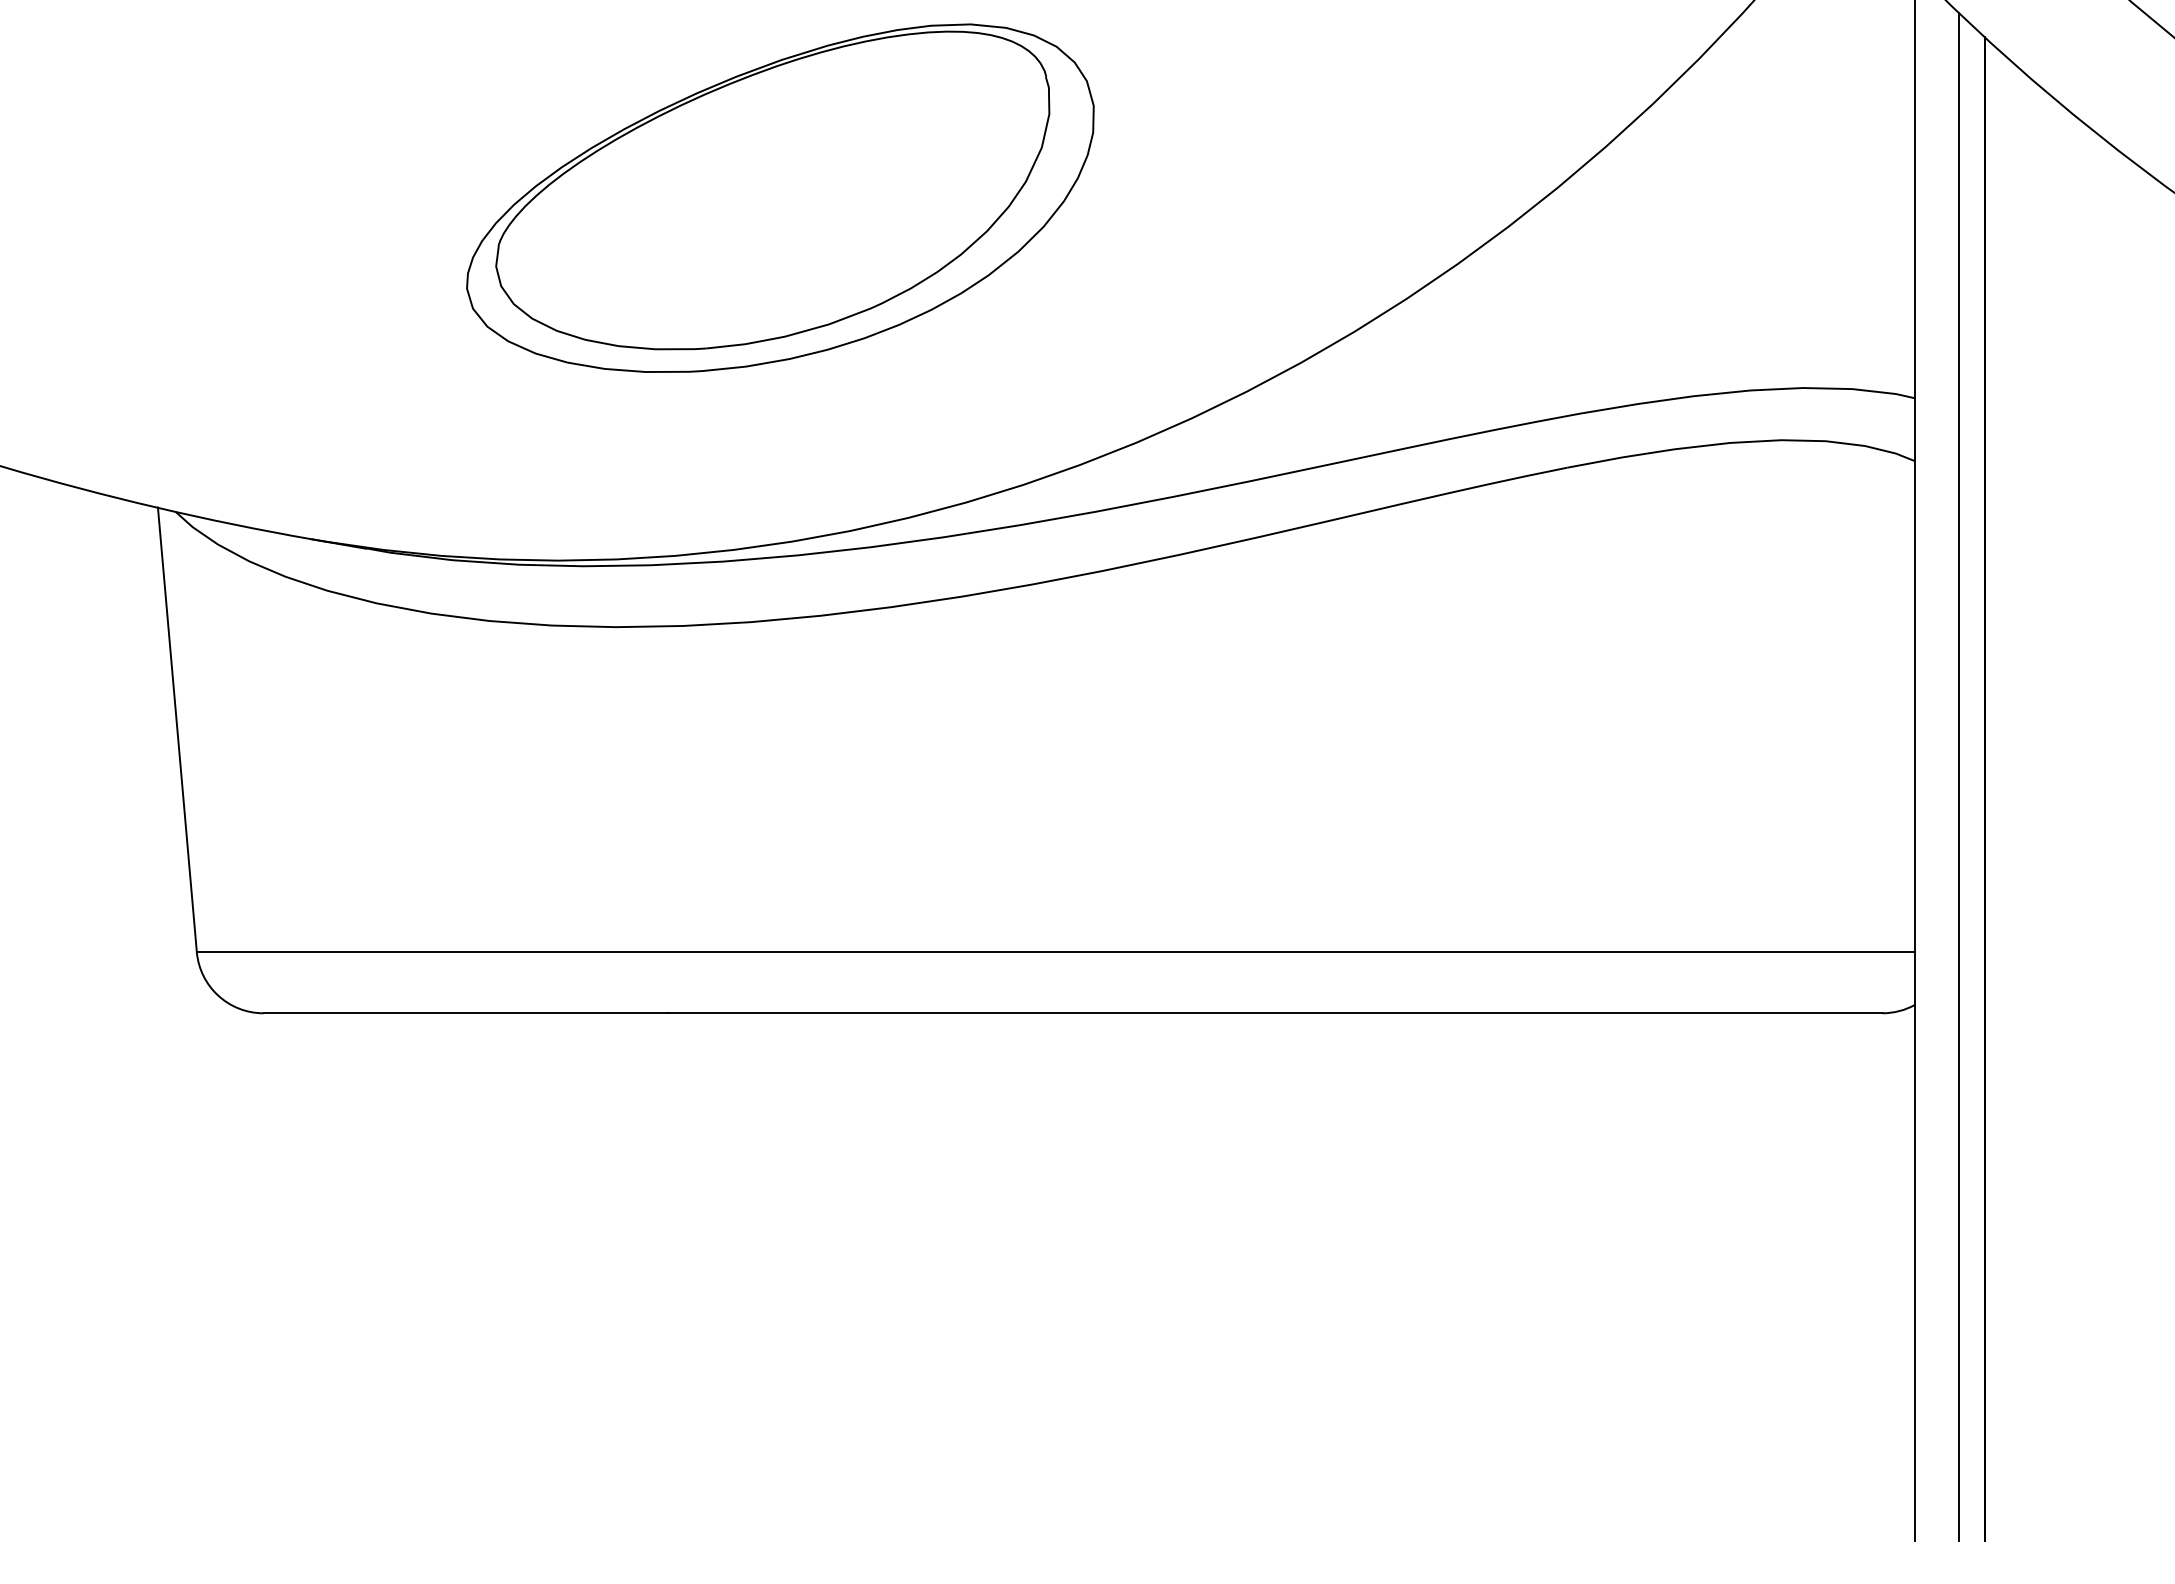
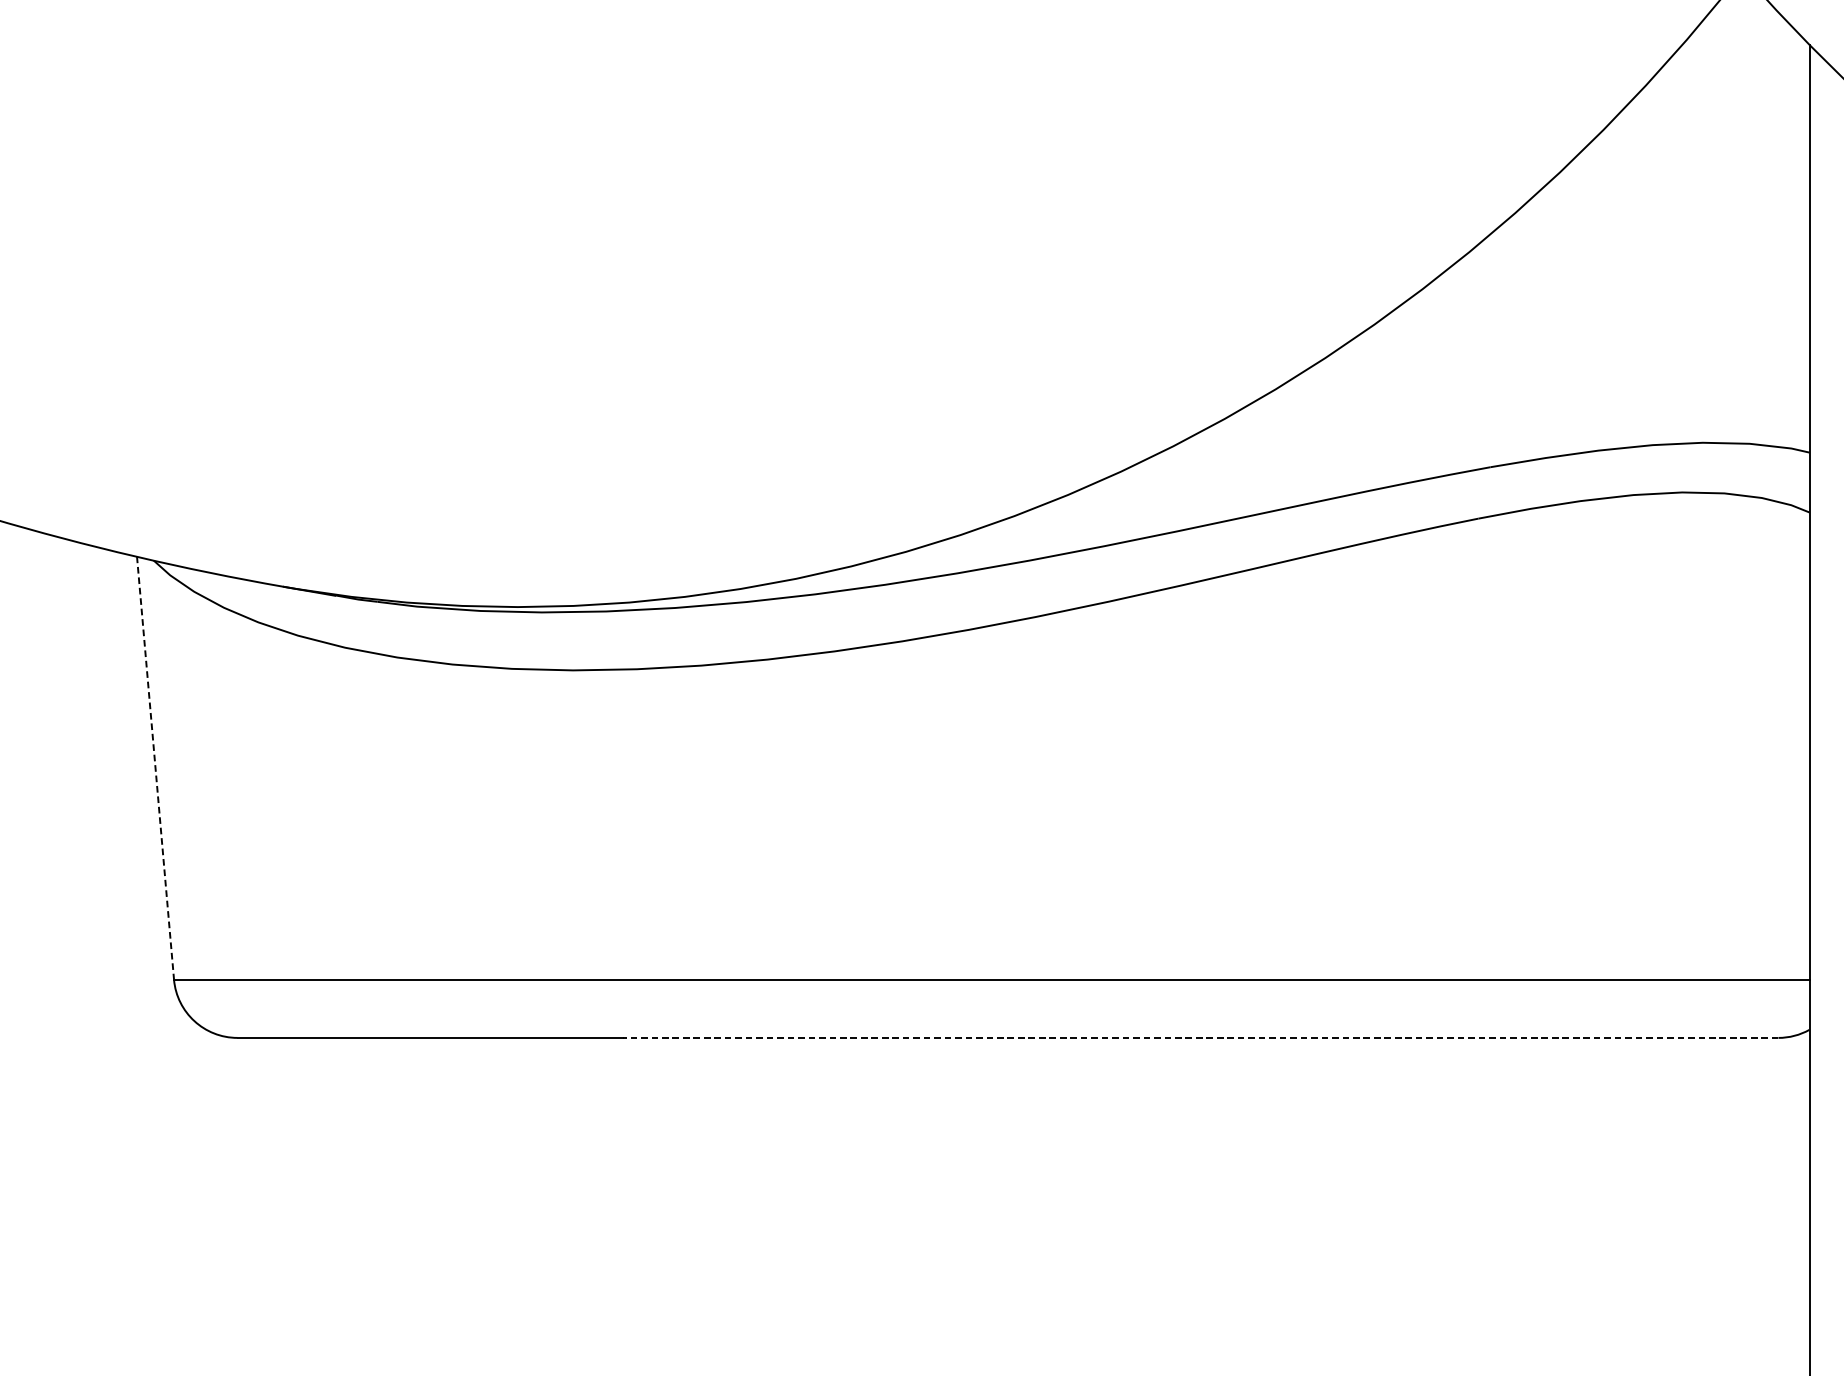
part: (780, 197) -> (729, 261), removed
line: (177, 730) -> (155, 768), solid -> dashed
line: (1274, 1013) -> (1199, 1038), solid -> dashed

